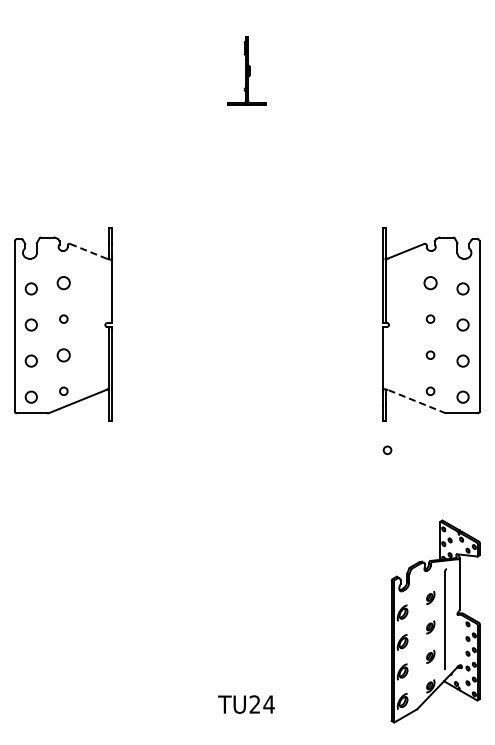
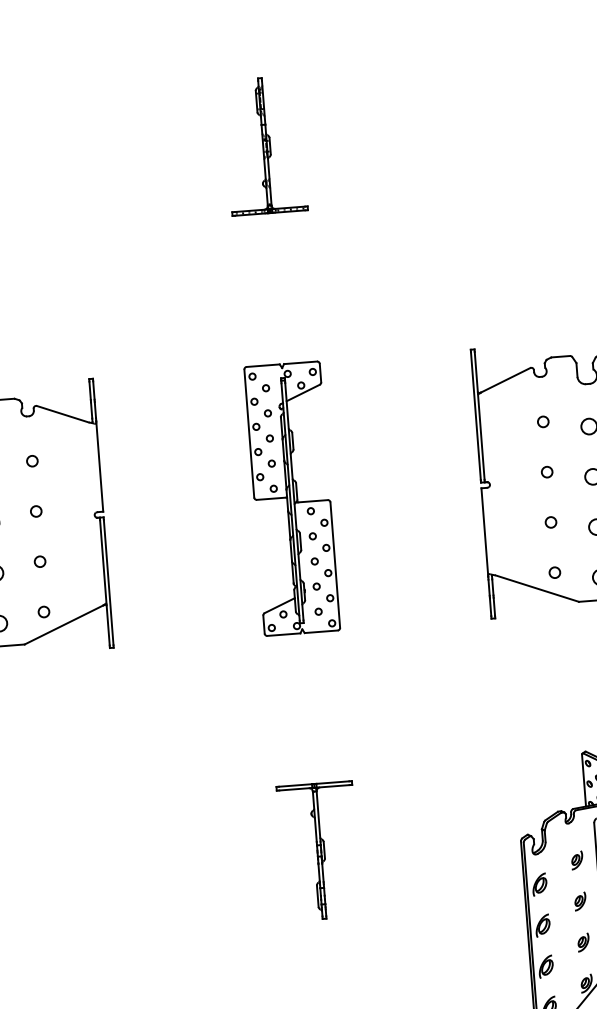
part: (246, 70) -> (264, 145), size x1.43
line: (88, 251) -> (63, 414), dashed -> solid
circle: (63, 282) -> (31, 460), size x0.62
circle: (430, 282) -> (543, 421), size x0.62
part: (247, 323) -> (292, 497), added
circle: (63, 354) -> (39, 560), size x0.62
line: (416, 401) -> (536, 588), dashed -> solid
circle: (387, 449) -> (501, 658), removed
part: (246, 577) -> (318, 851), added

